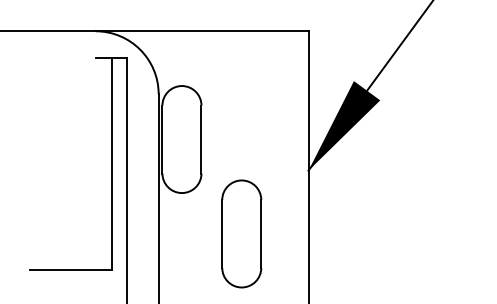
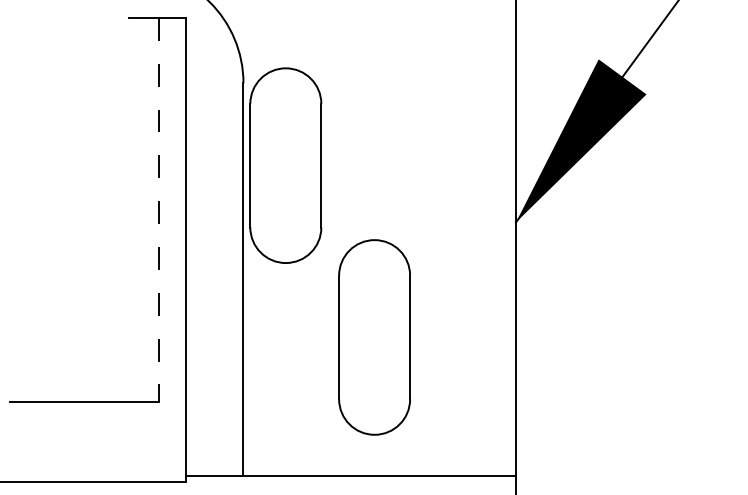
line: (112, 163) -> (159, 209), solid -> dashed
part: (241, 233) -> (374, 336), moved

